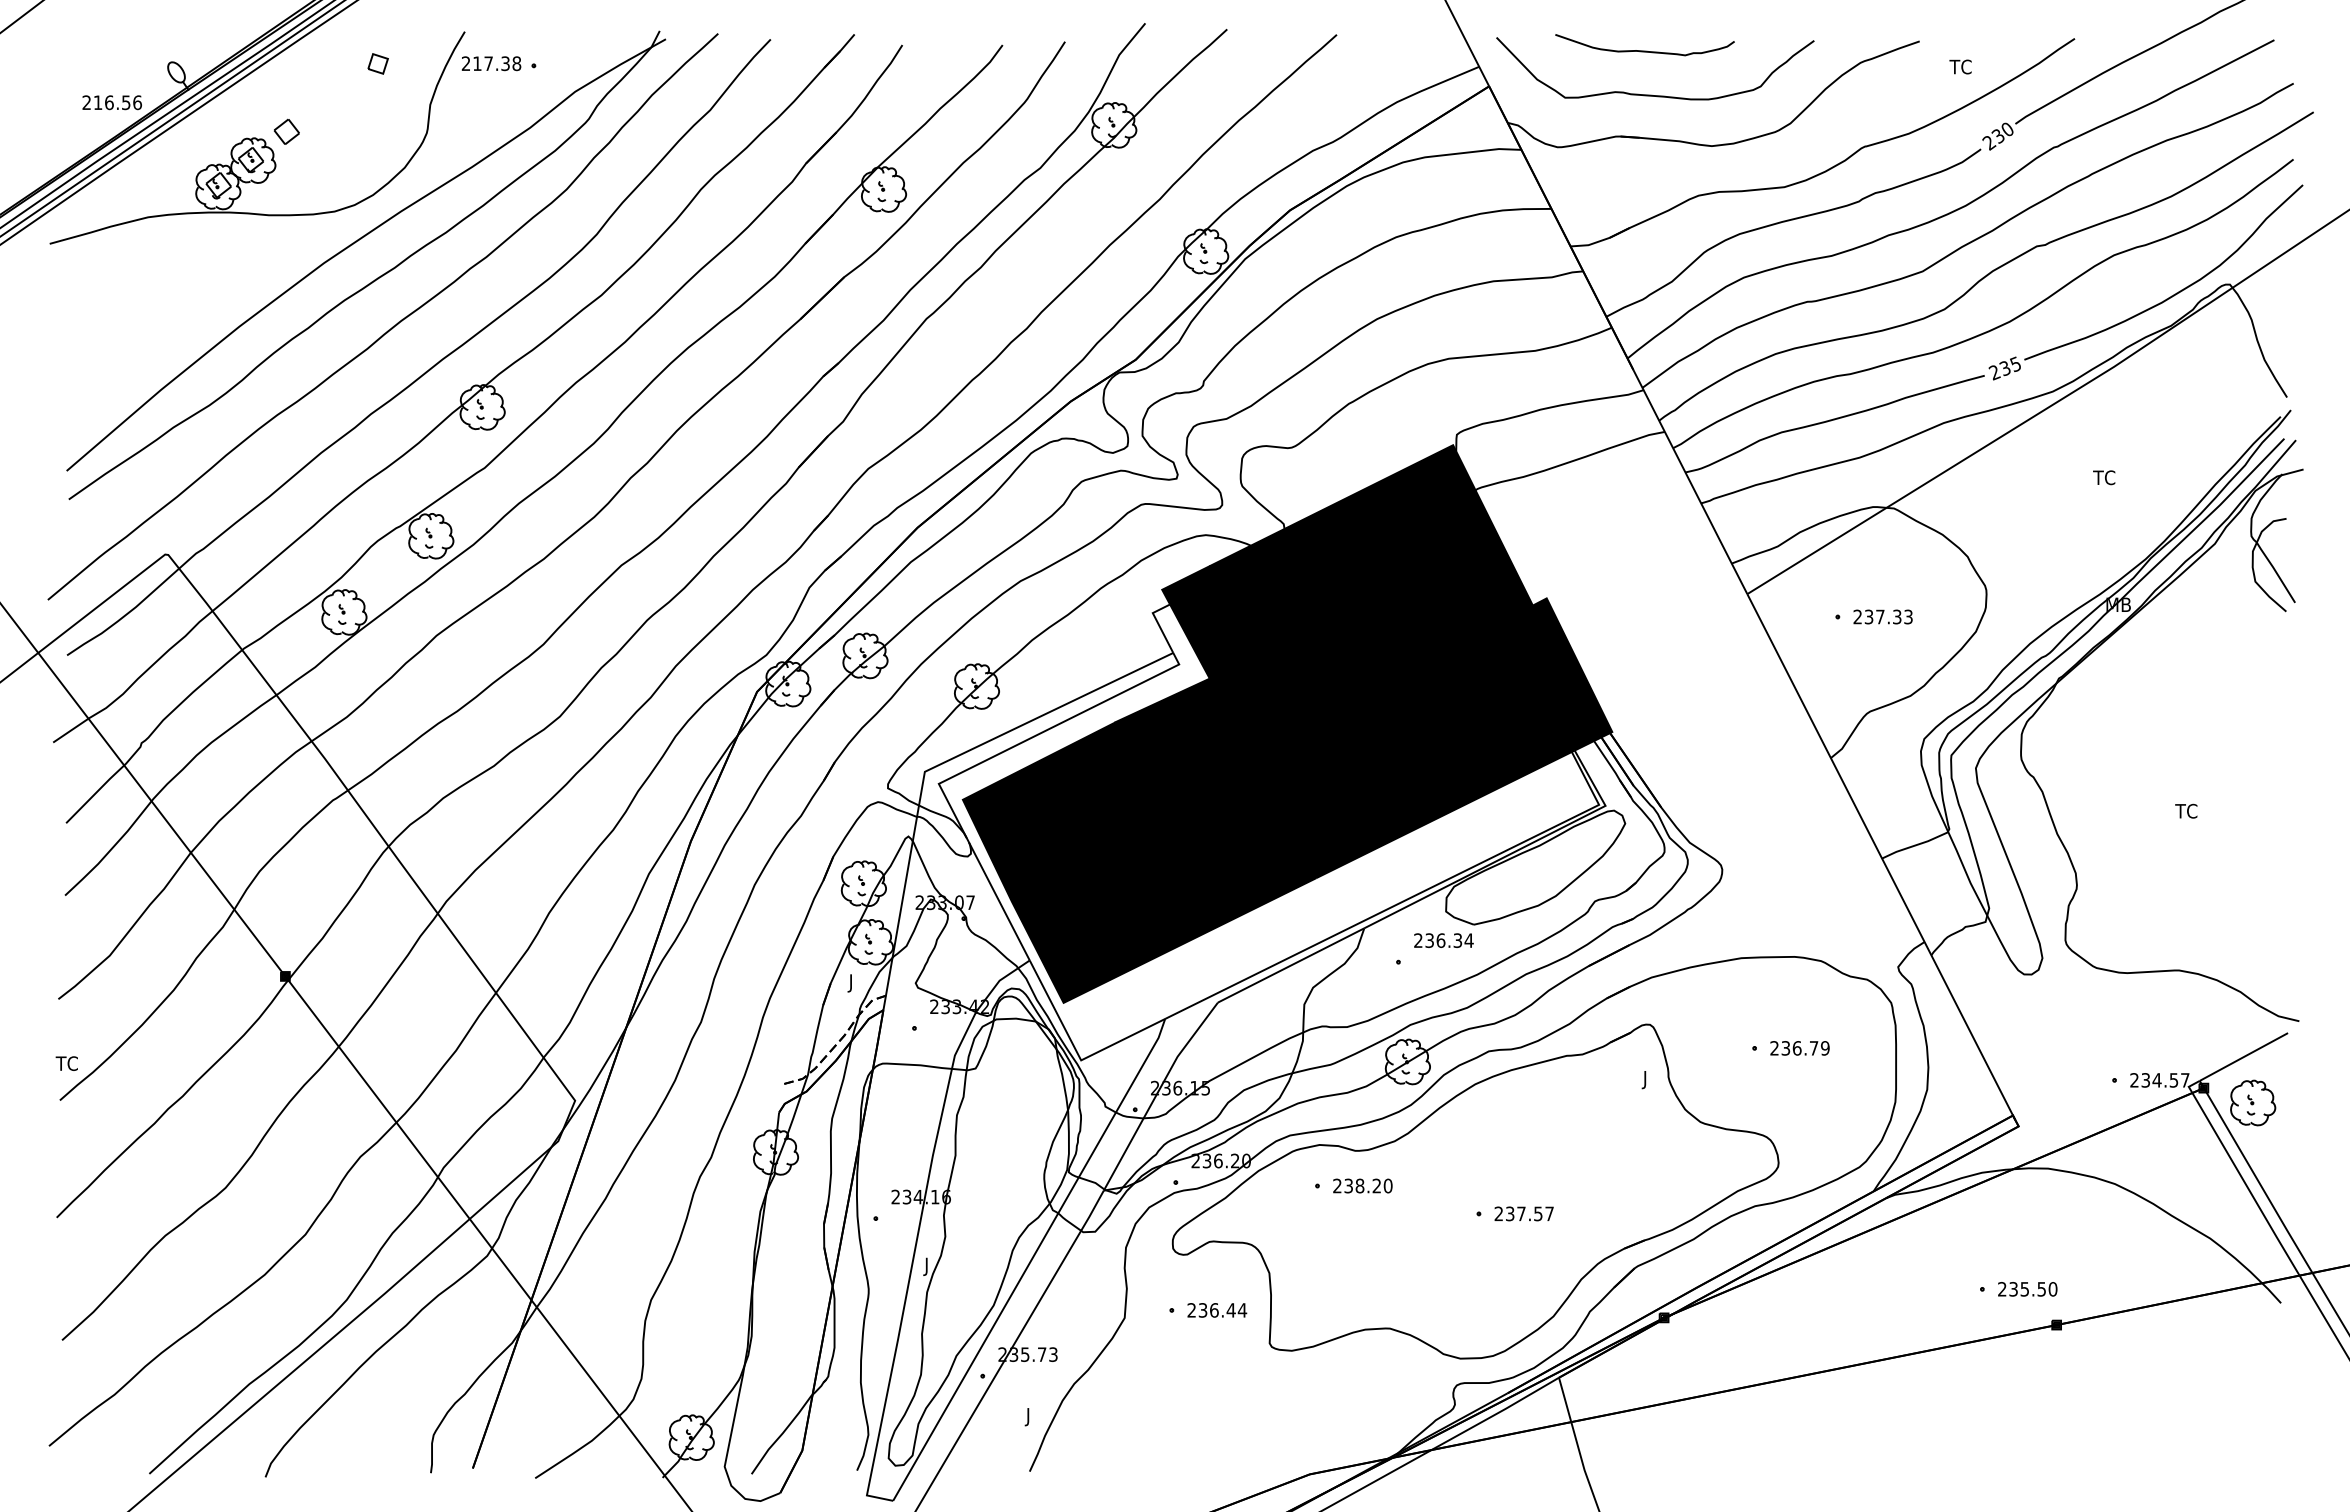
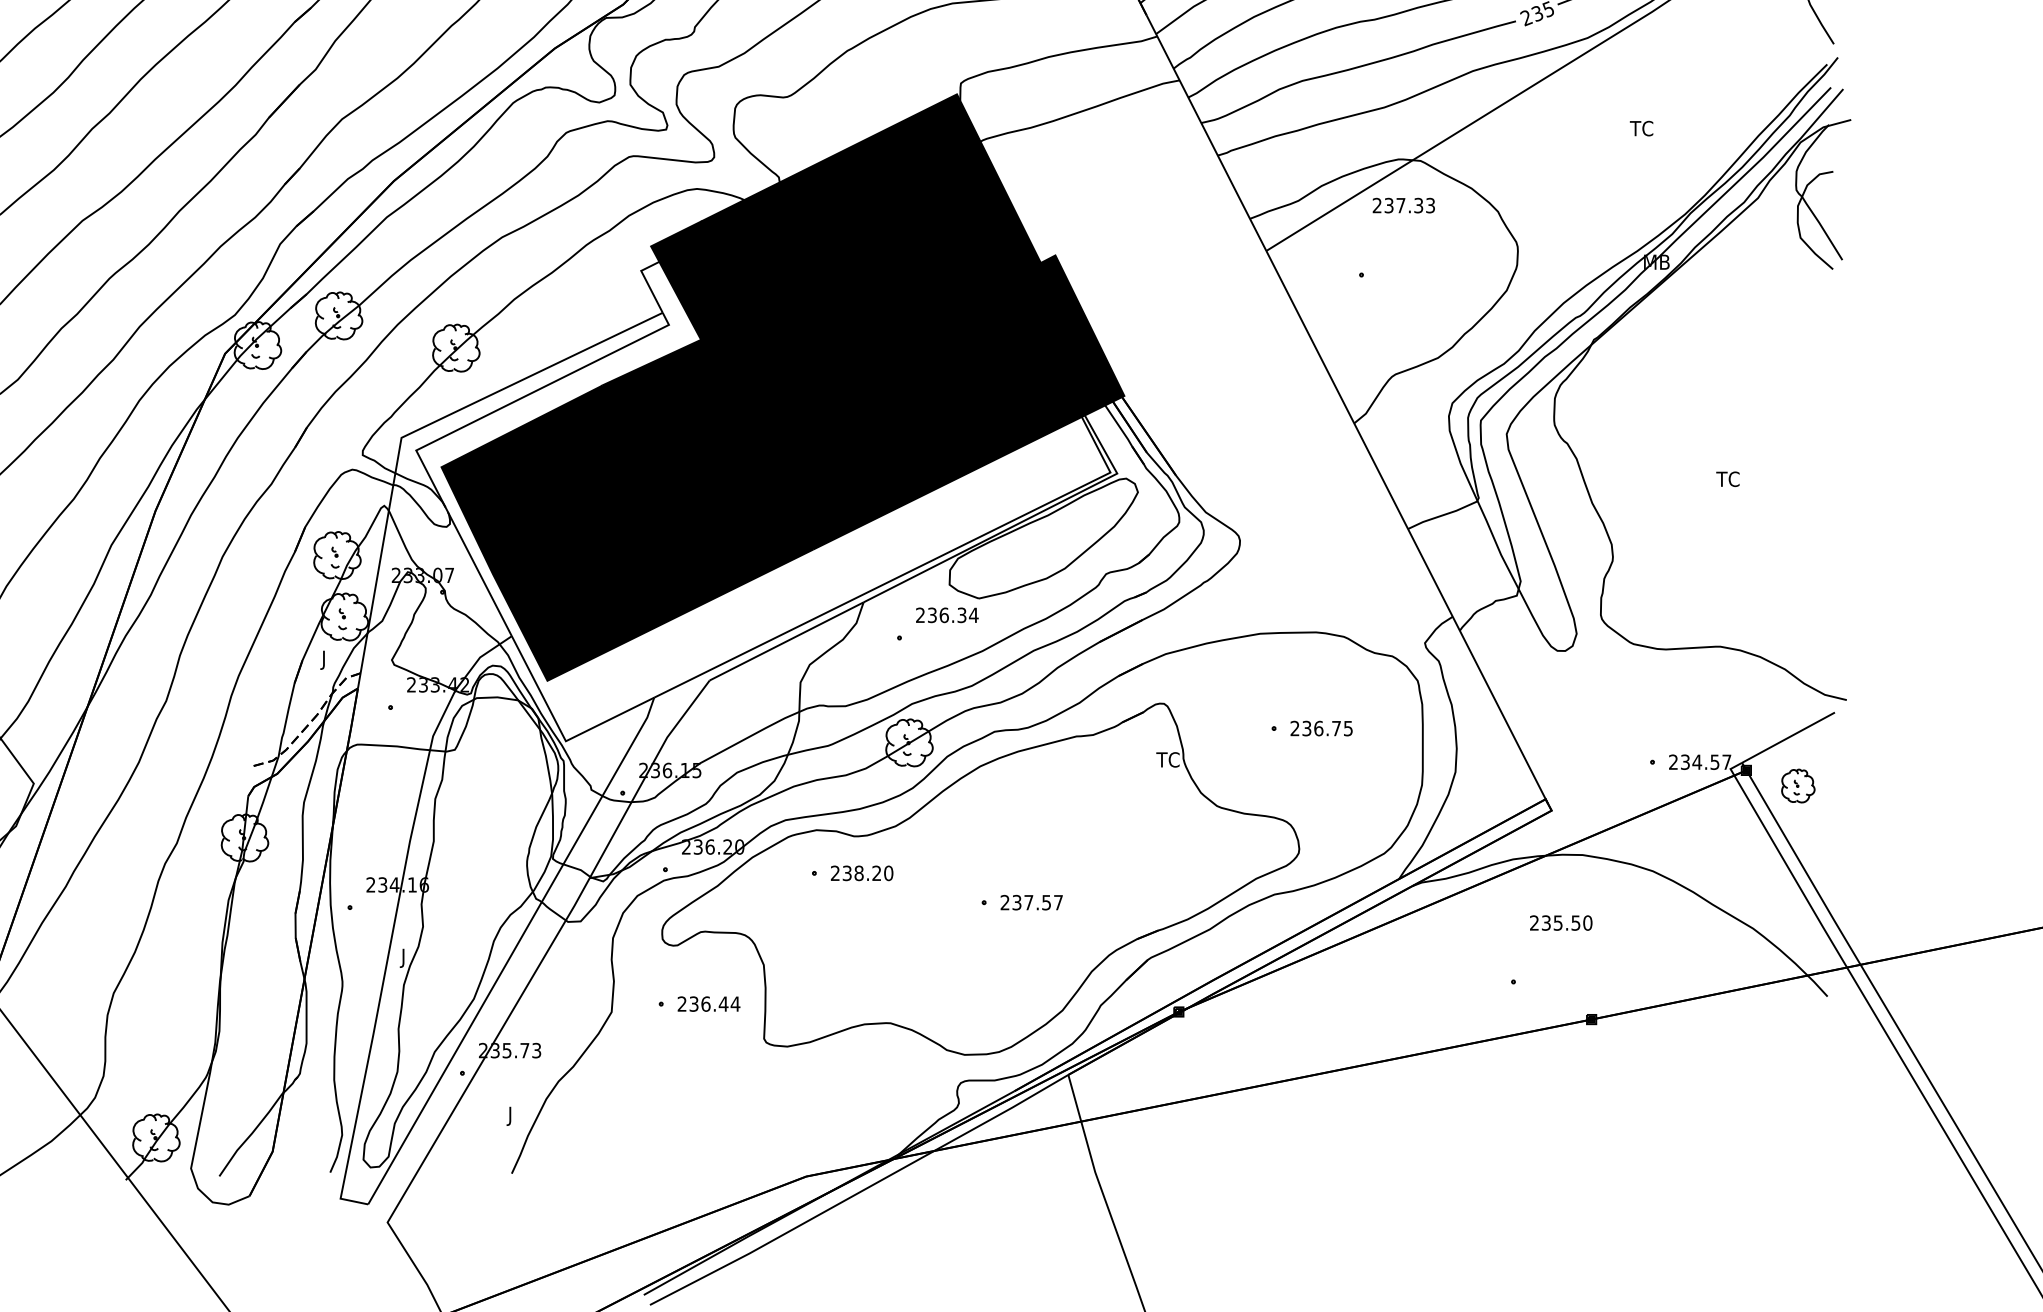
text: (1882, 616) -> (1403, 205), moved
text: (1824, 1048) -> (1347, 728), 236.79 -> 236.75
text: (1652, 1079) -> (1166, 761), J -> TC
part: (2253, 1102) -> (1798, 785), size x0.7
text: (2027, 1289) -> (1560, 923), moved

